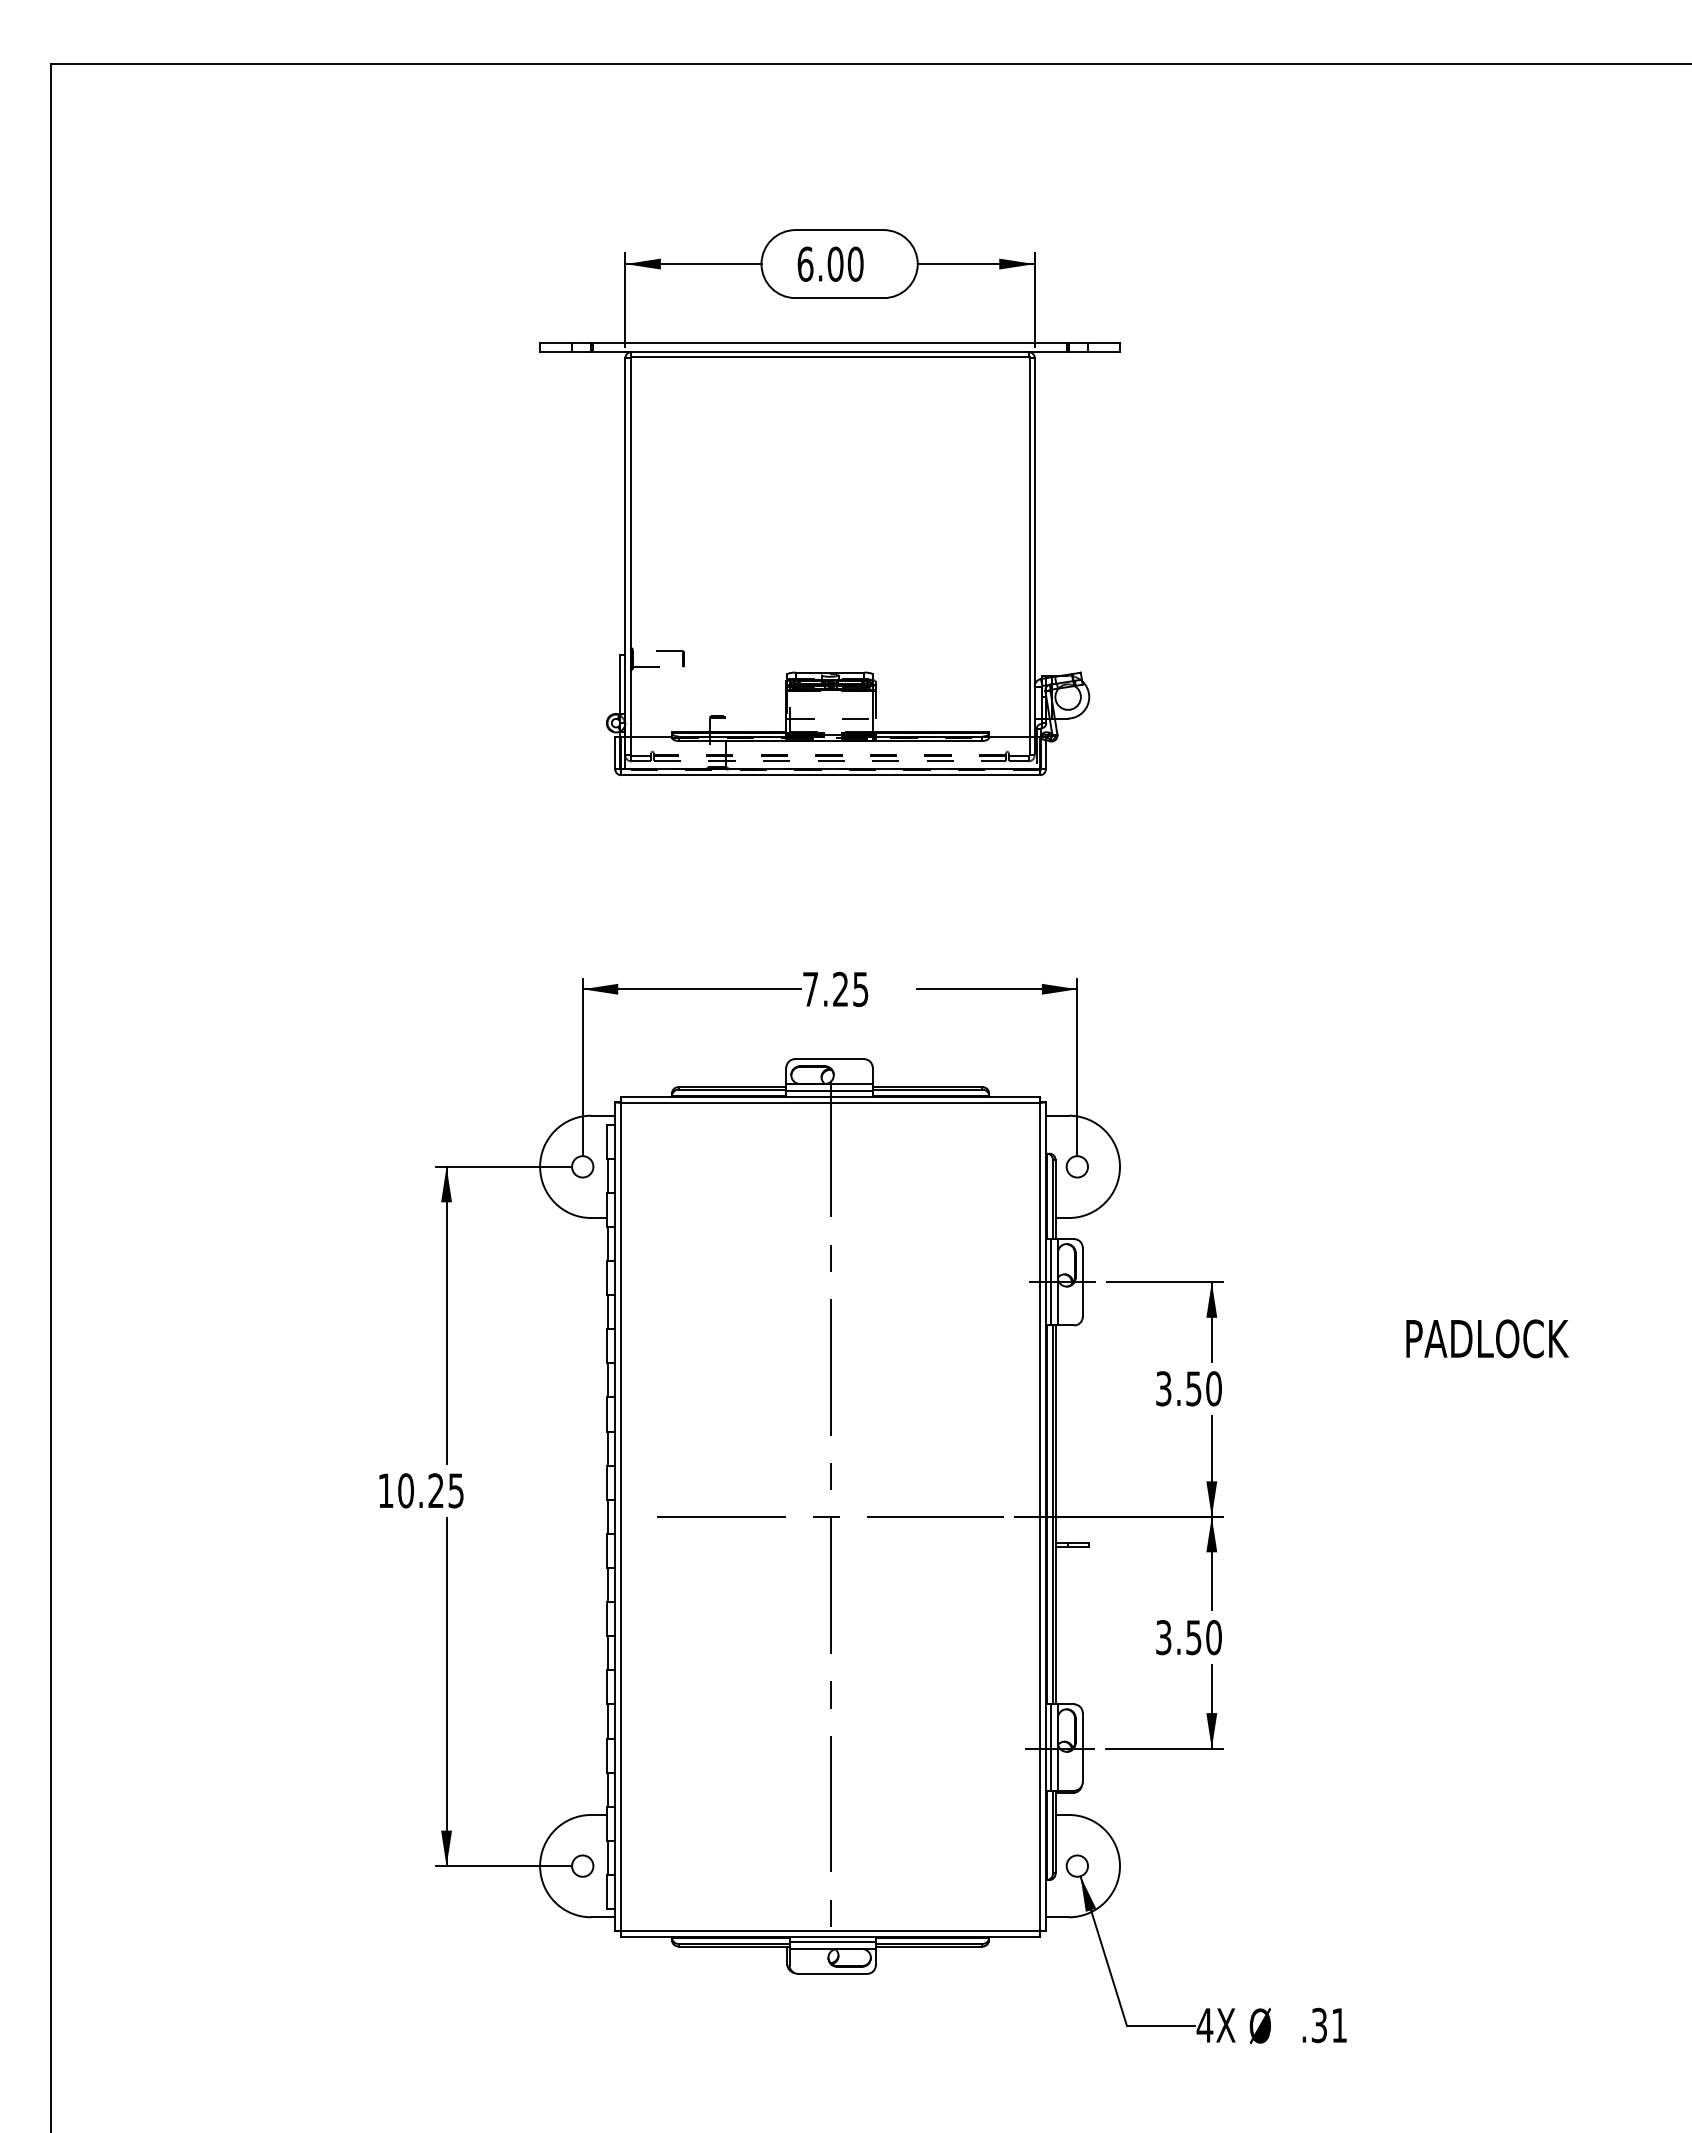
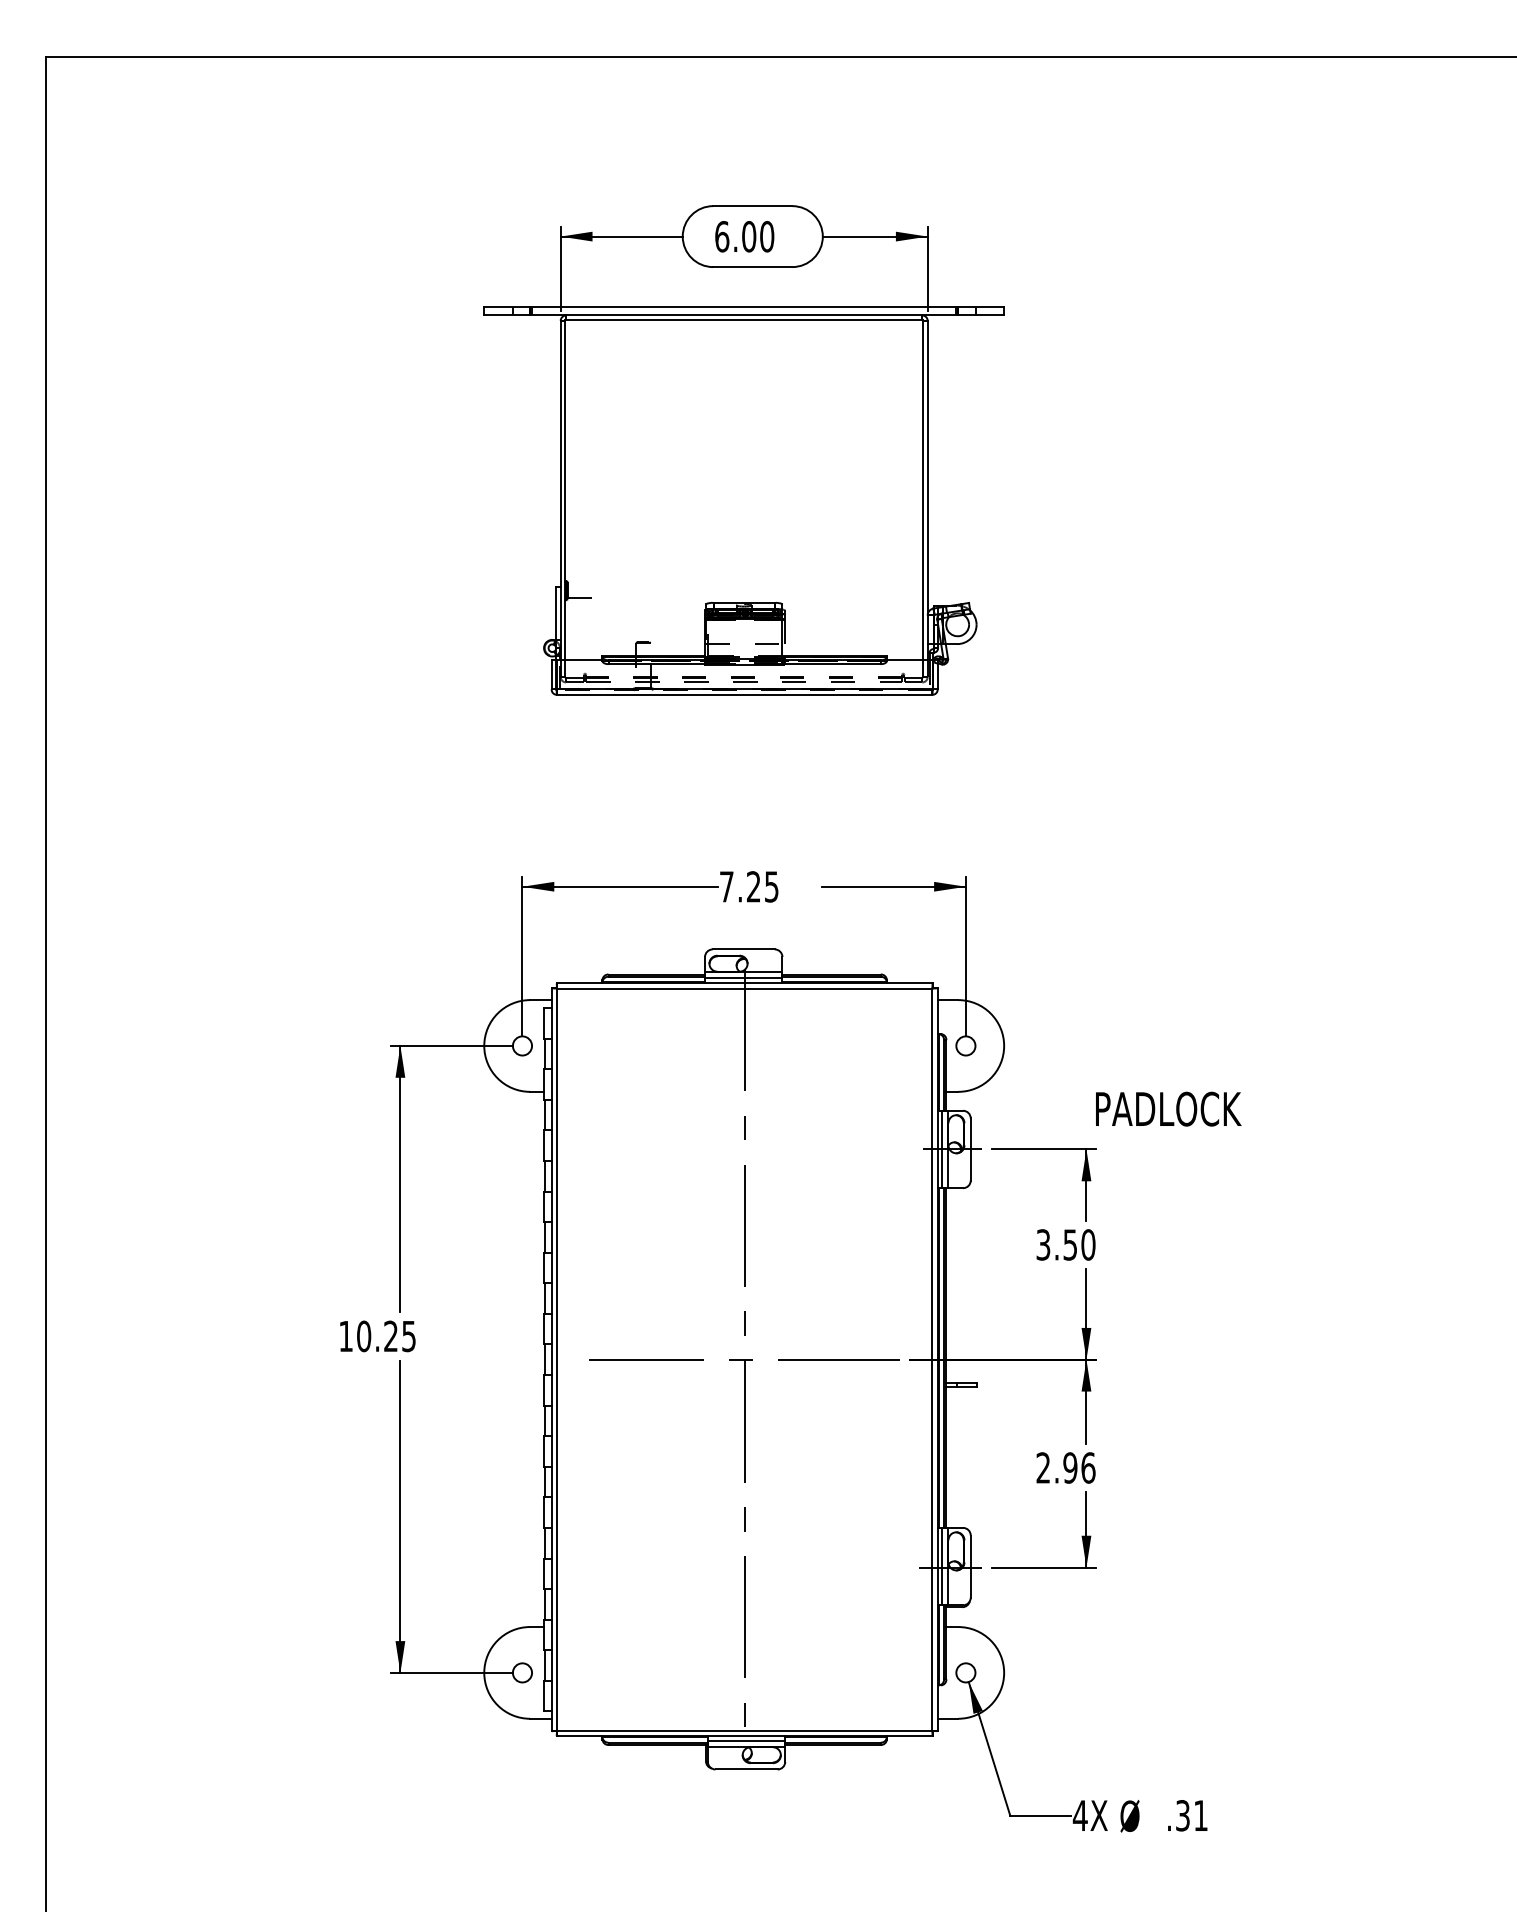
part: (670, 651) -> (601, 583), removed
text: (1487, 1338) -> (1168, 1108), moved
text: (1188, 1637) -> (1065, 1467), 3.50 -> 2.96

